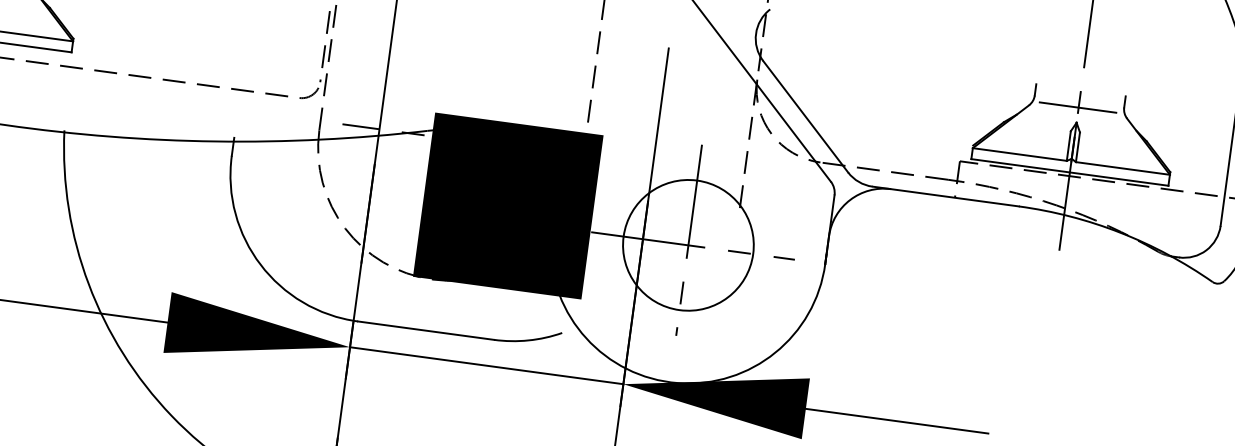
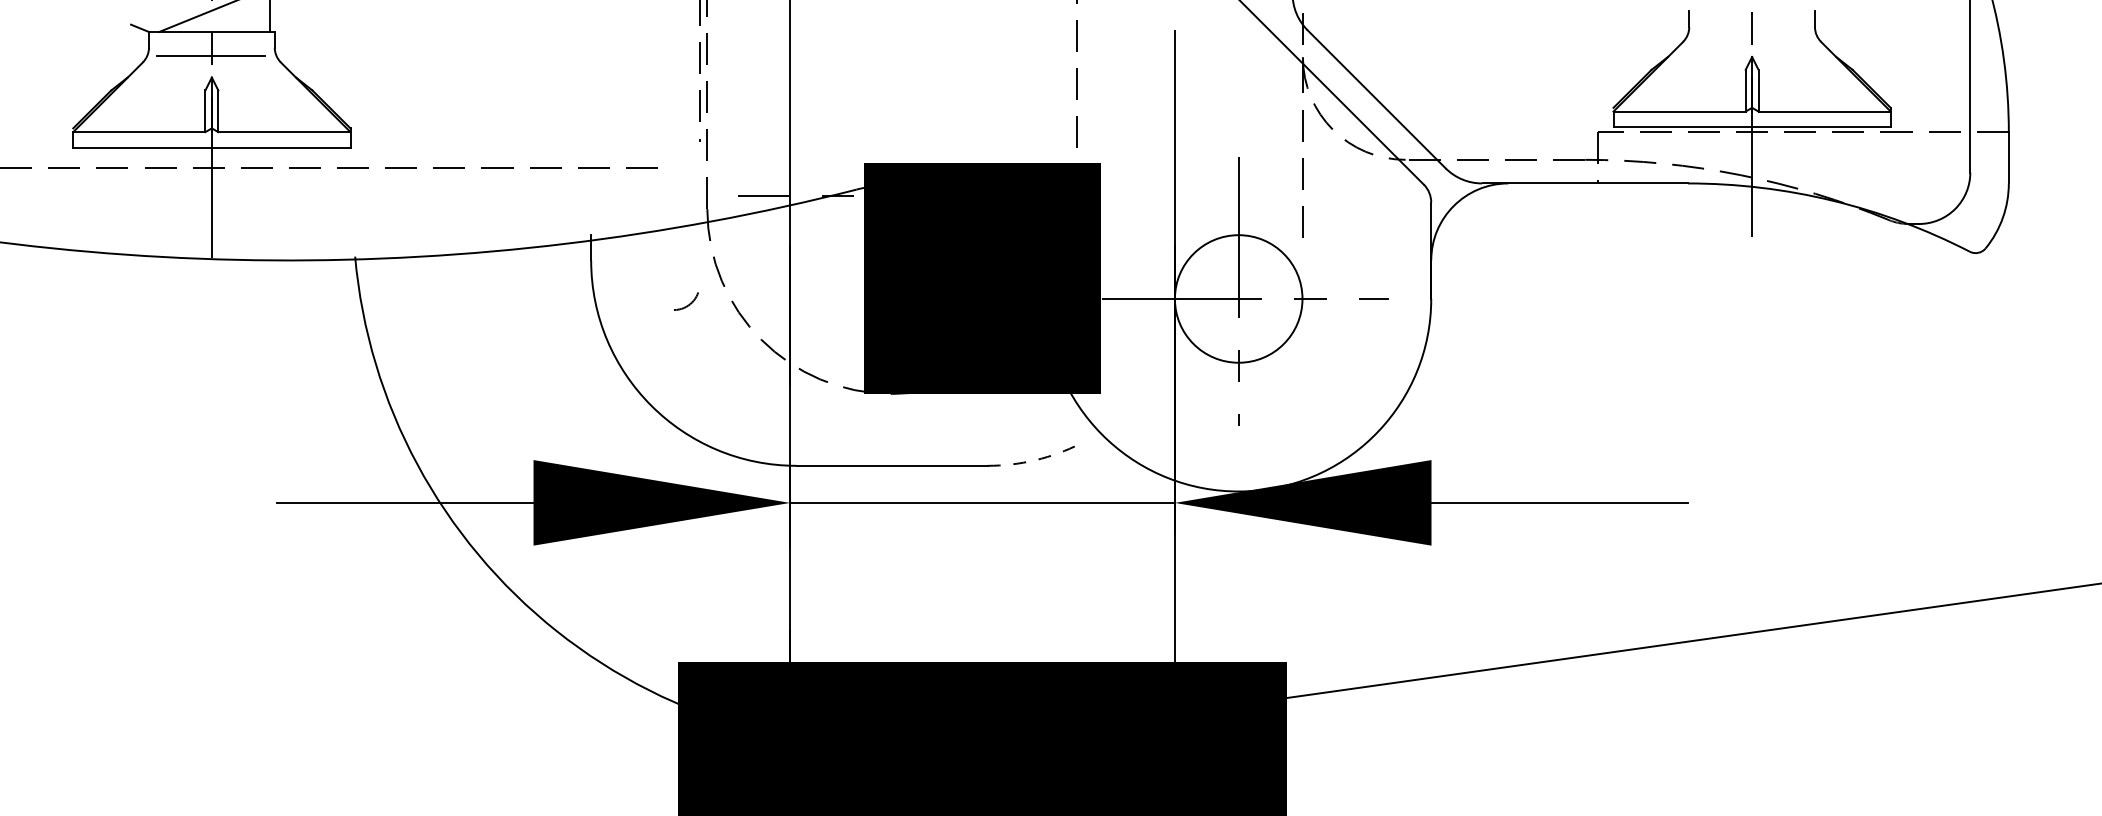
arc: (311, 94) -> (689, 303), moved
line: (1078, 107) -> (1751, 35), removed
circle: (688, 245) -> (1238, 298), size x0.7
arc: (528, 340) -> (1035, 460), solid -> dashed

